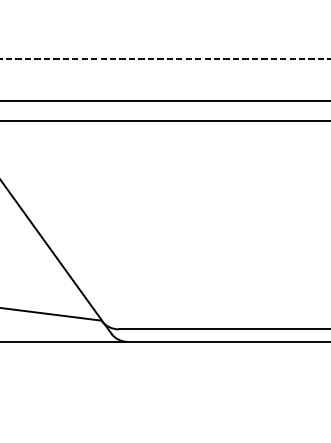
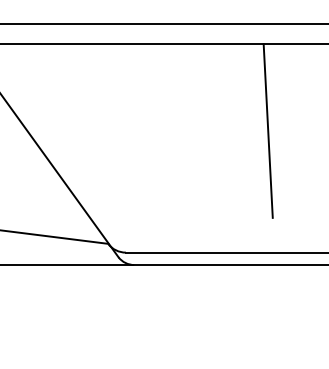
line: (260, 207) -> (267, 130), added

